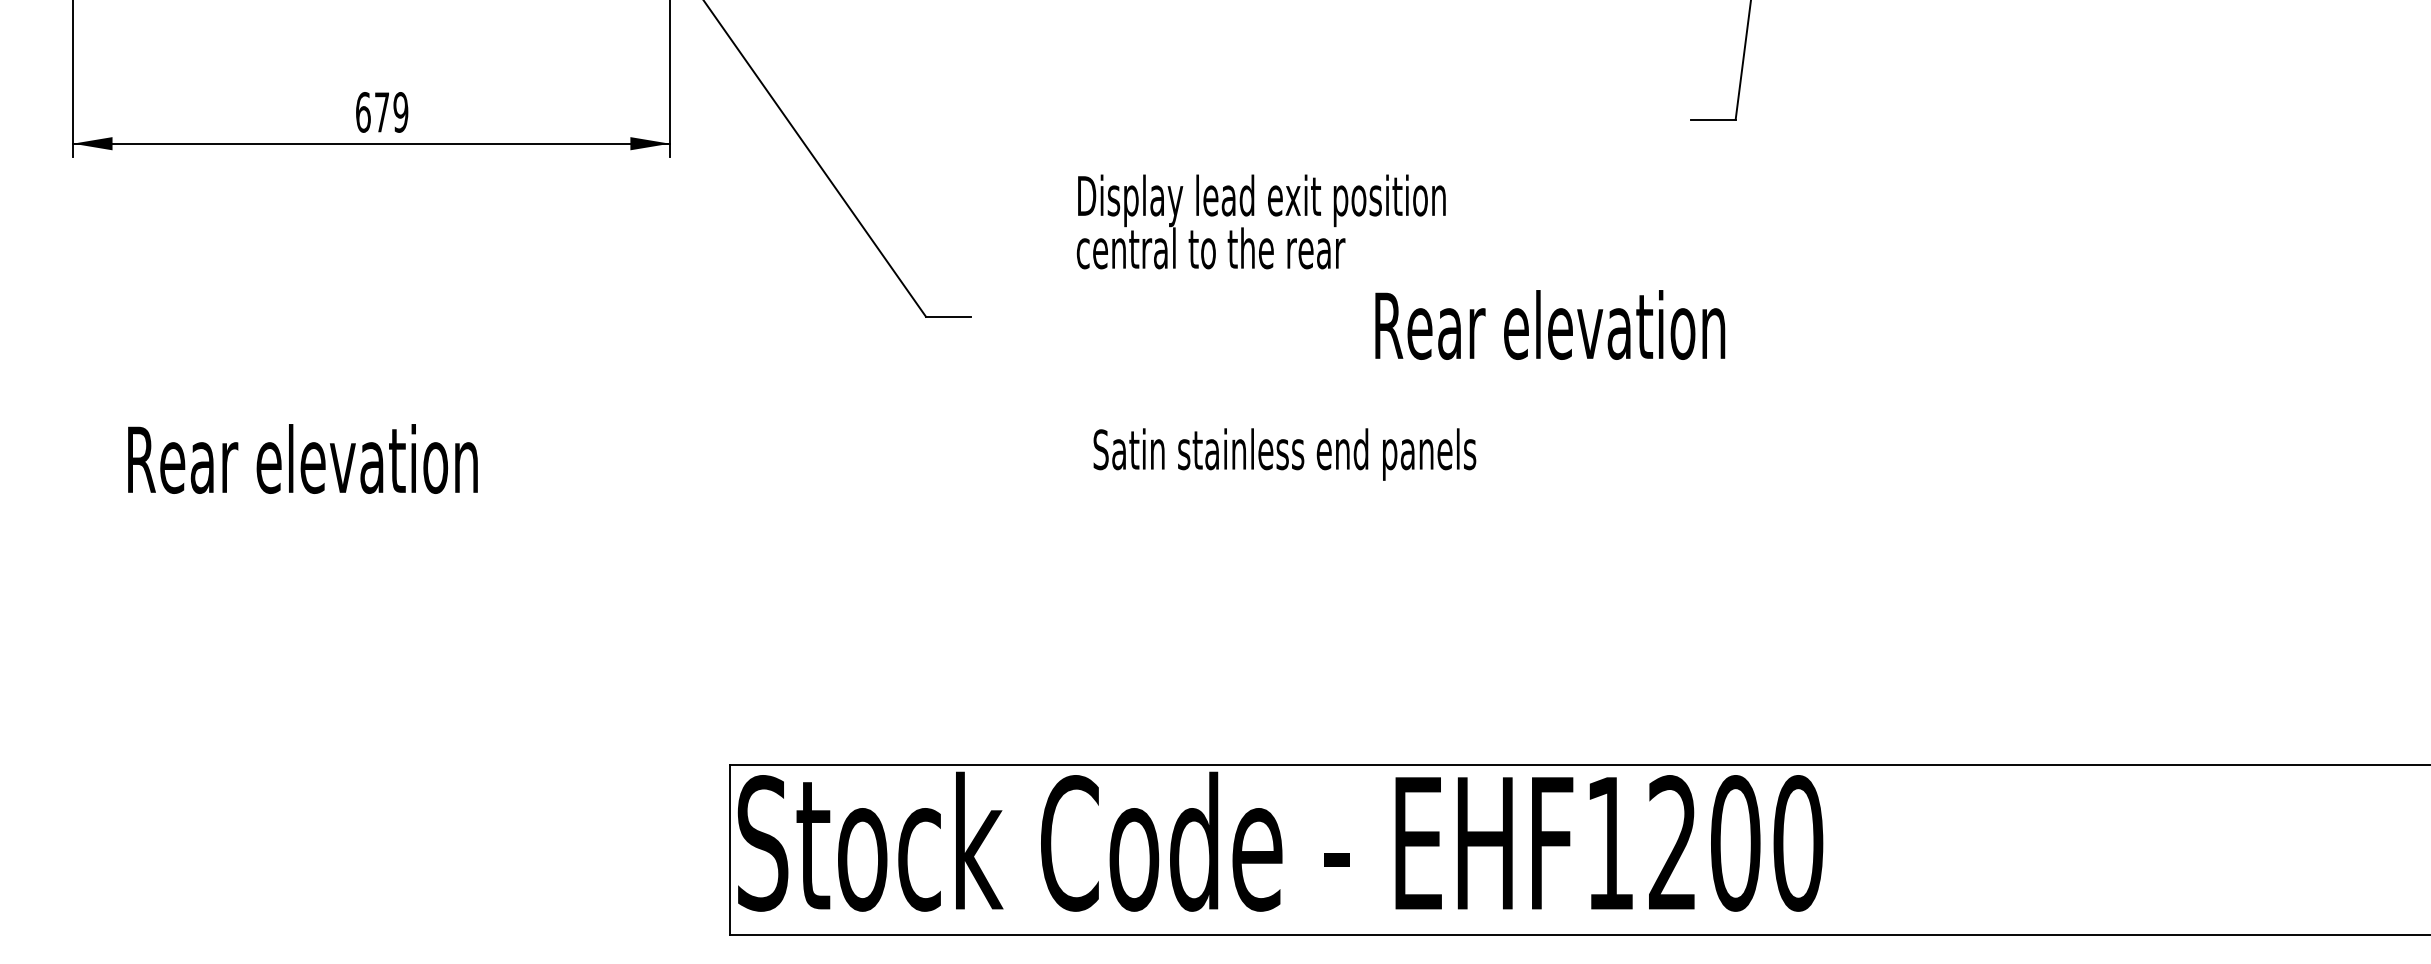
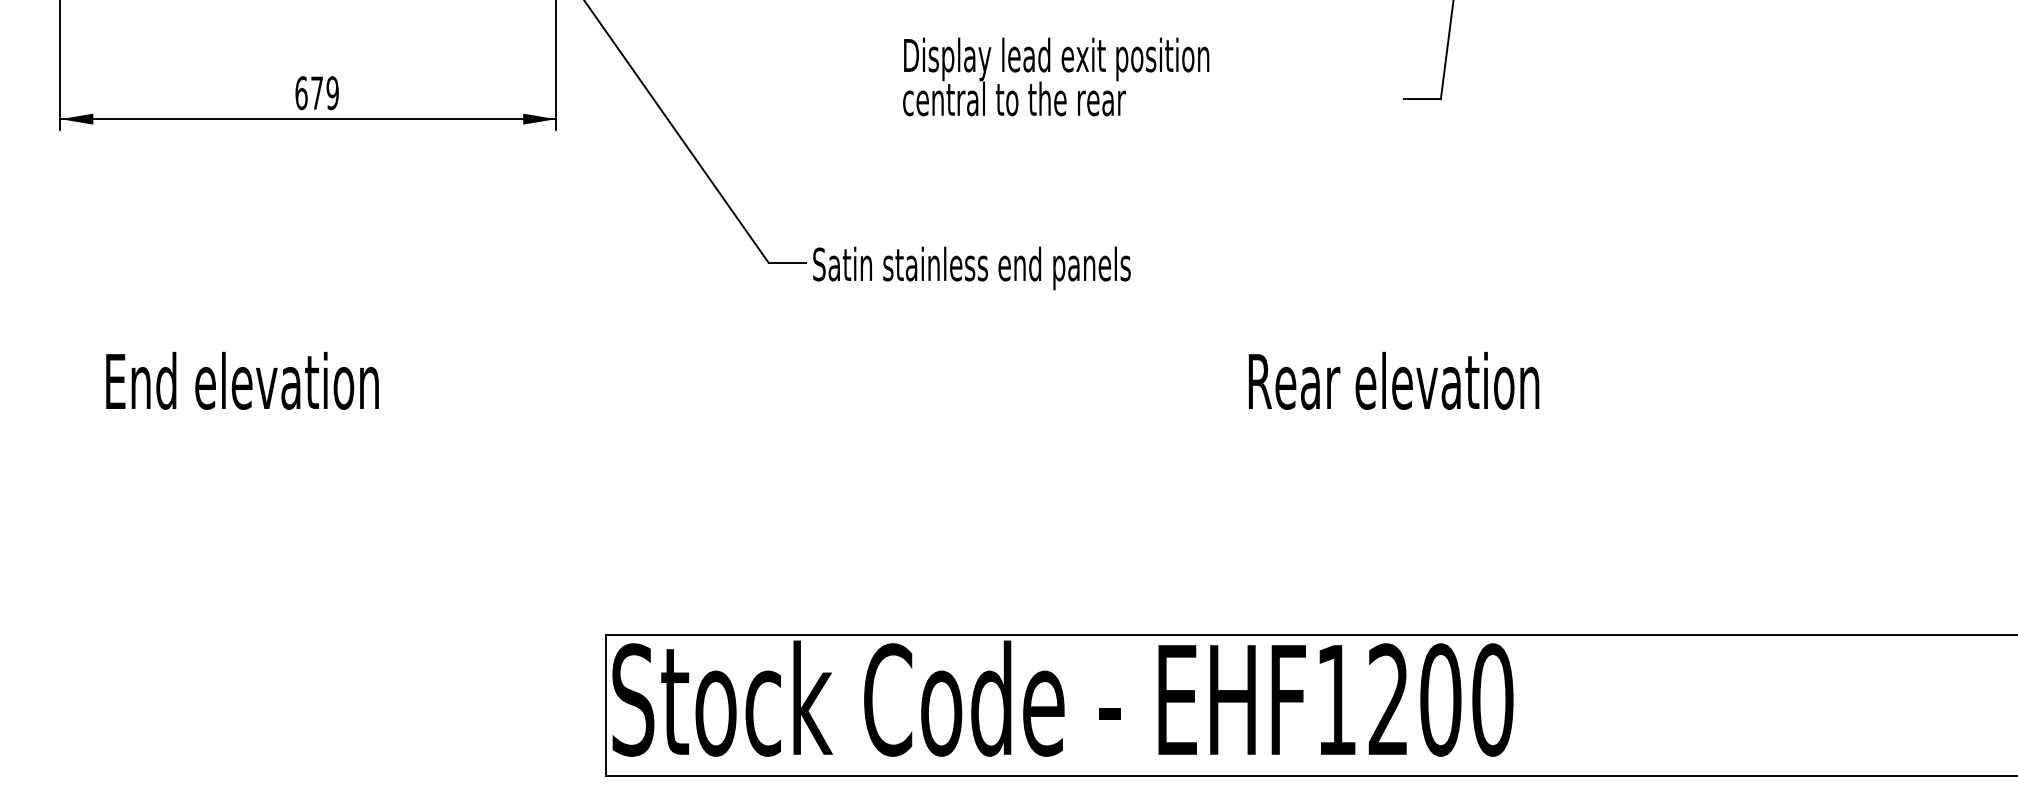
text: (1260, 221) -> (1055, 76), moved
text: (1550, 324) -> (1394, 380), moved
text: (1284, 454) -> (971, 268), moved
text: (305, 458) -> (253, 380), Rear elevation -> End elevation

